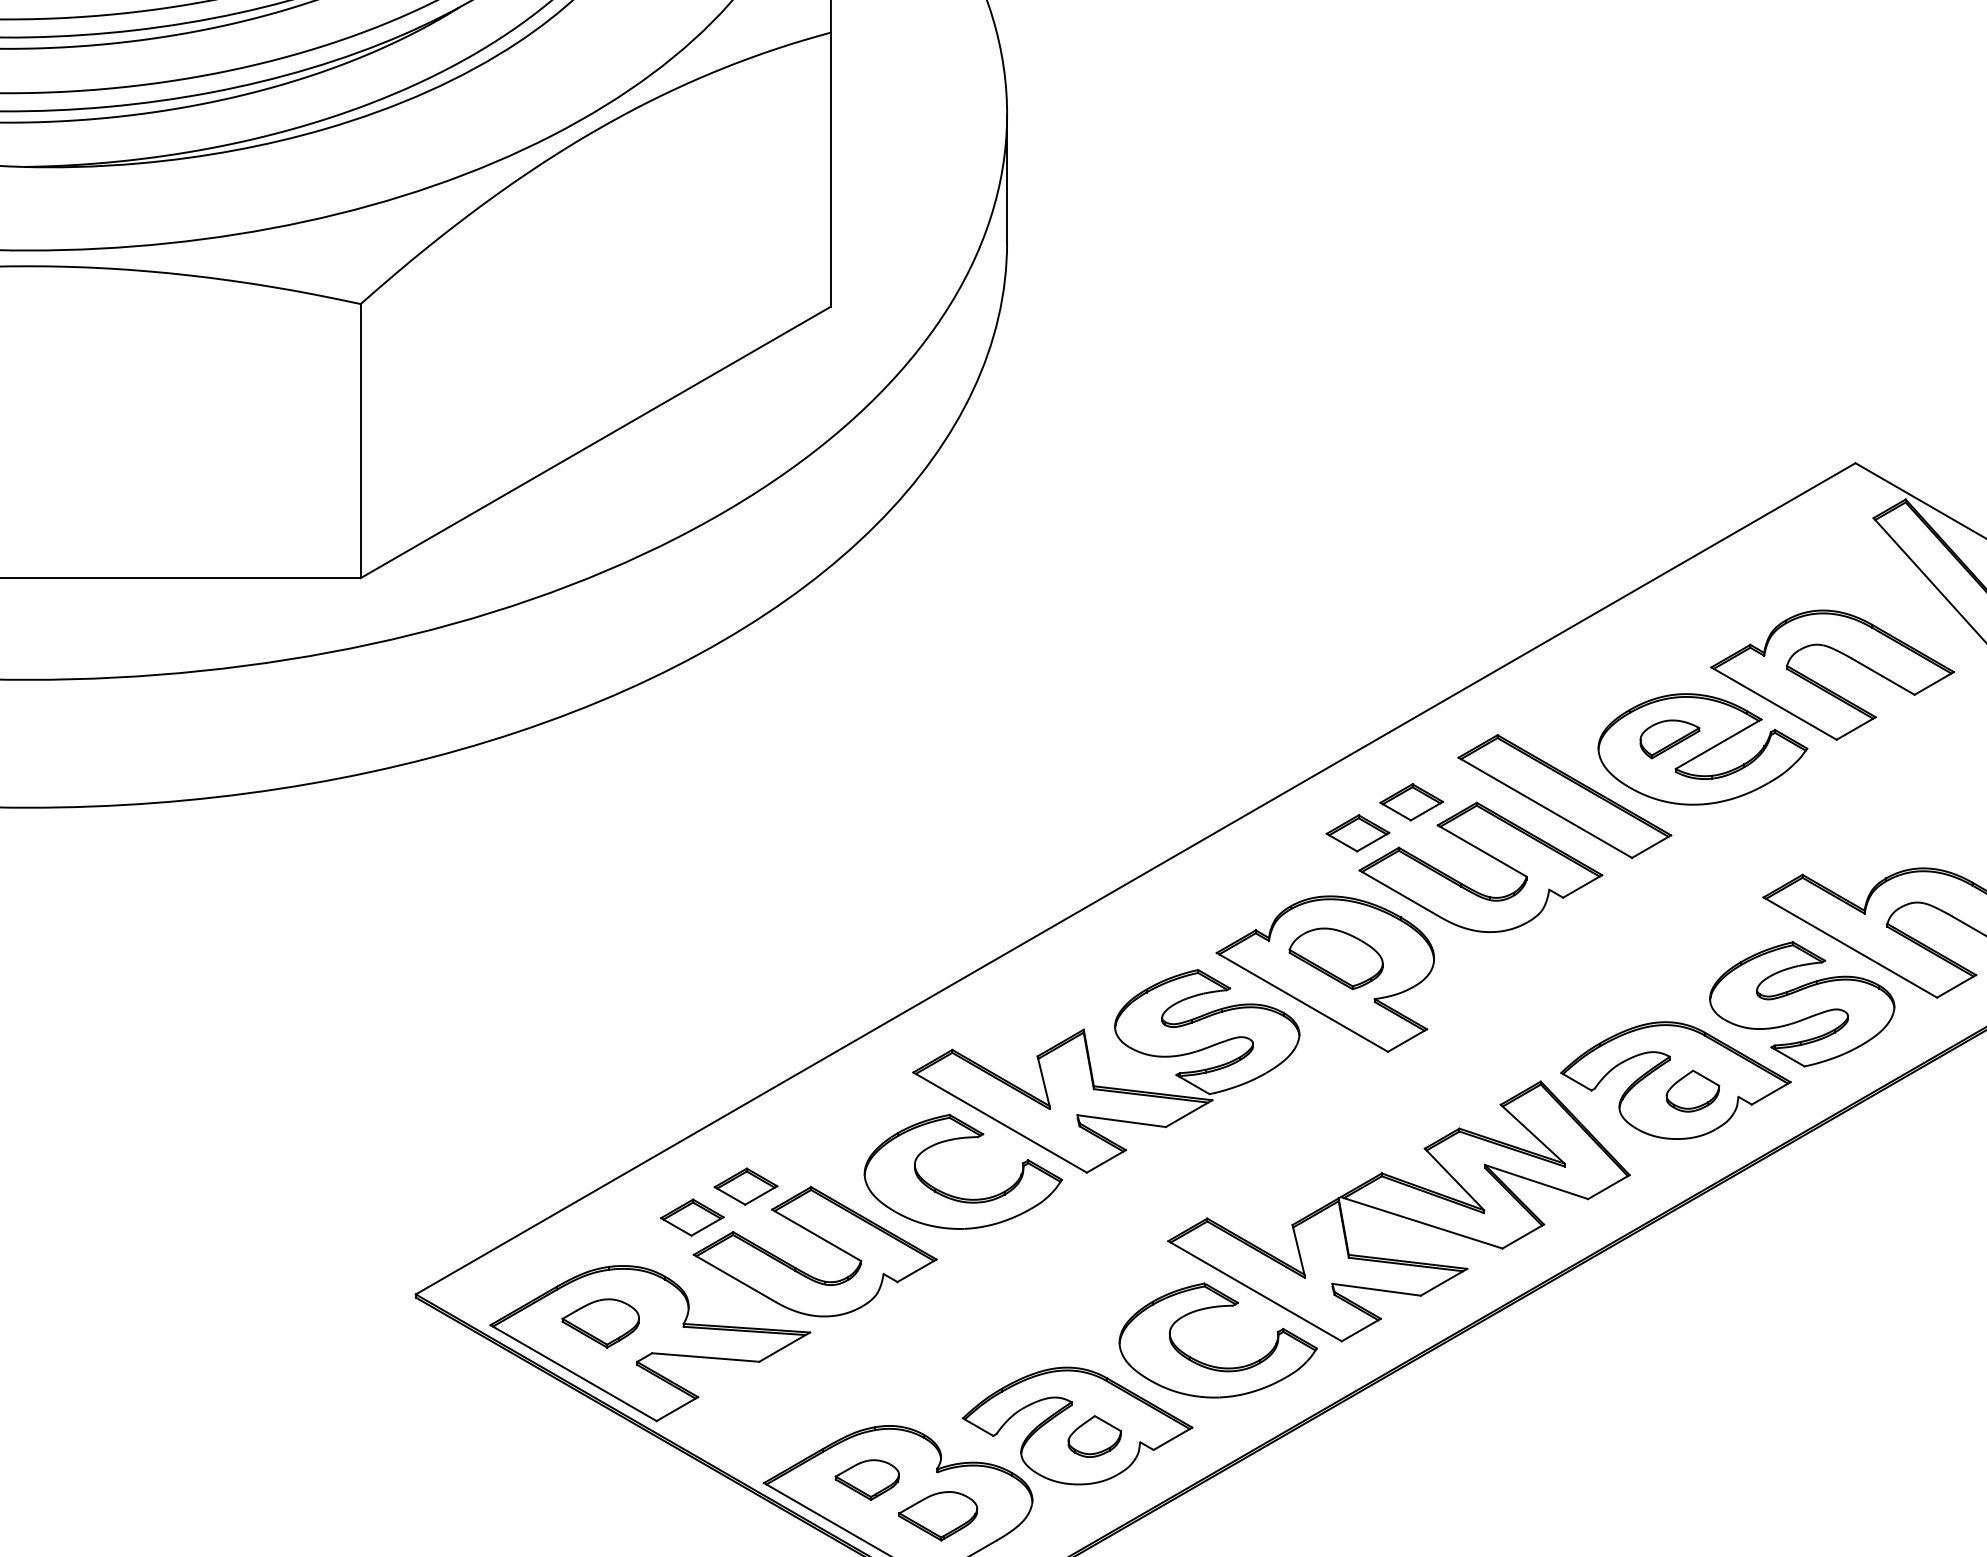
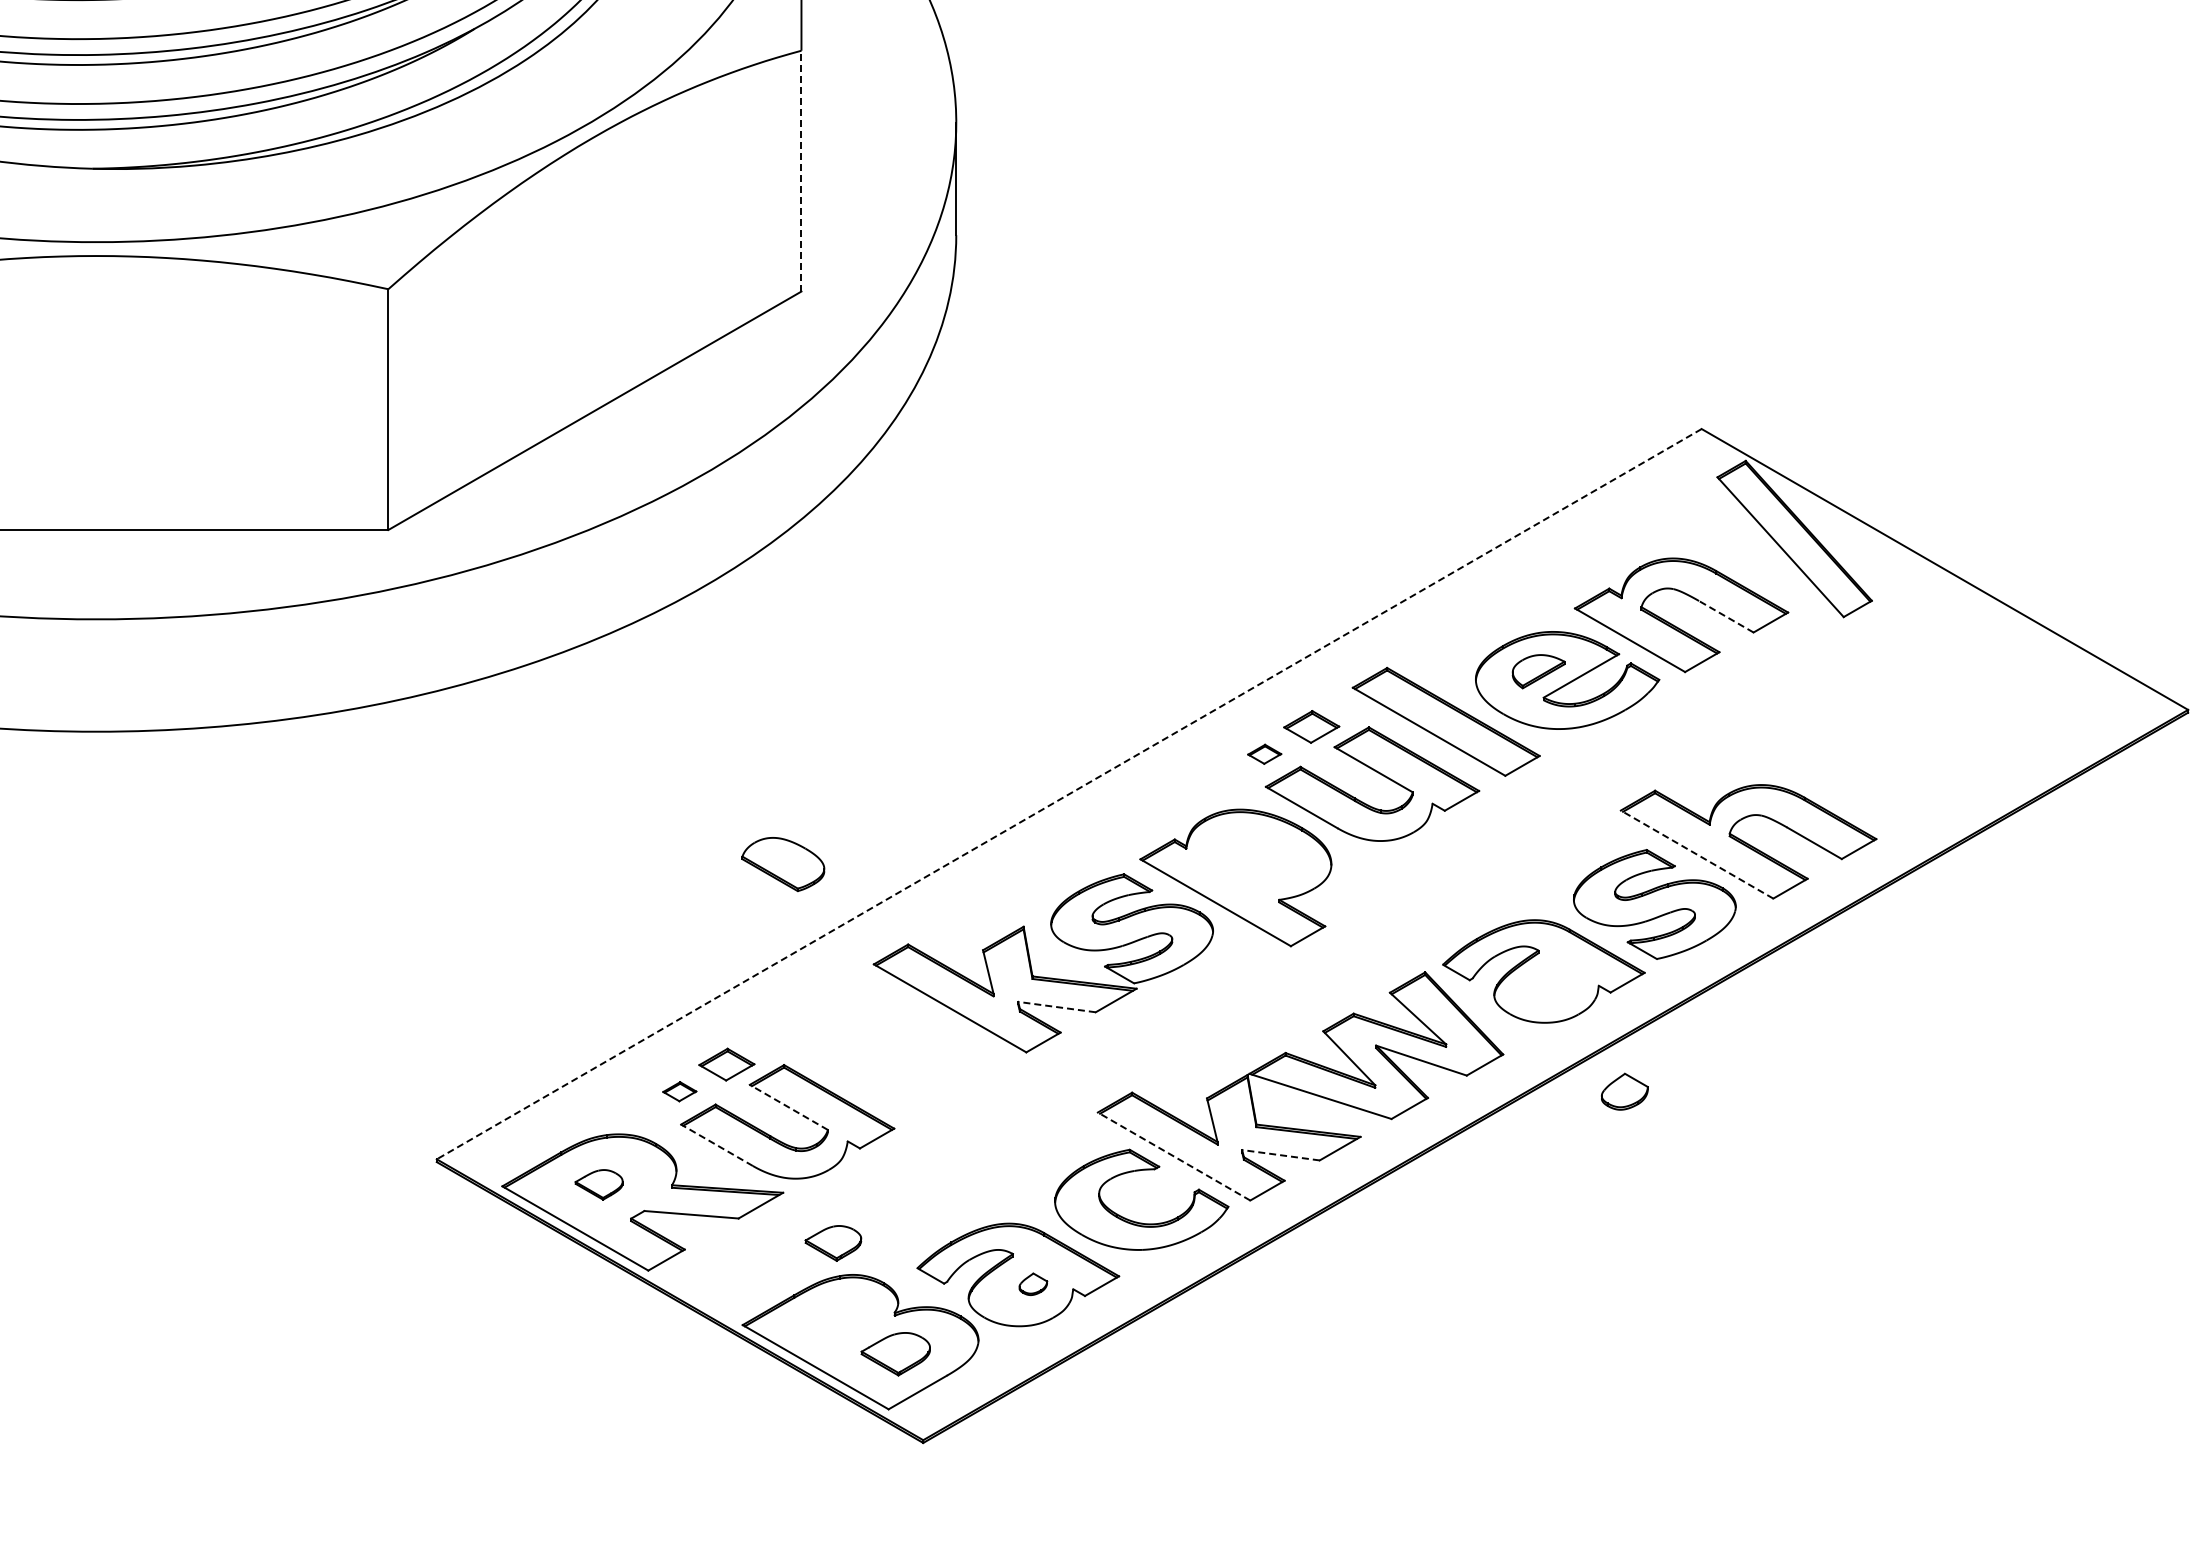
line: (830, 168) -> (801, 170), solid -> dashed
line: (1882, 676) -> (1725, 616), solid -> dashed
part: (1357, 833) -> (1264, 754), size x0.6
line: (1134, 879) -> (1068, 794), solid -> dashed
line: (1849, 947) -> (1696, 854), solid -> dashed
part: (1336, 958) -> (783, 864), moved
part: (1692, 1090) -> (1624, 1091), moved
line: (1121, 1121) -> (1056, 1007), solid -> dashed
part: (958, 1196) -> (913, 1073), removed
part: (692, 1217) -> (679, 1091), size x0.6
line: (816, 1235) -> (788, 1107), solid -> dashed
line: (734, 1277) -> (716, 1144), solid -> dashed
line: (1376, 1290) -> (1280, 1155), solid -> dashed
line: (1254, 1291) -> (1173, 1156), solid -> dashed
part: (599, 1323) -> (598, 1184), size x0.7
part: (1095, 1436) -> (1033, 1284), size x0.6
part: (867, 1480) -> (833, 1243), moved

